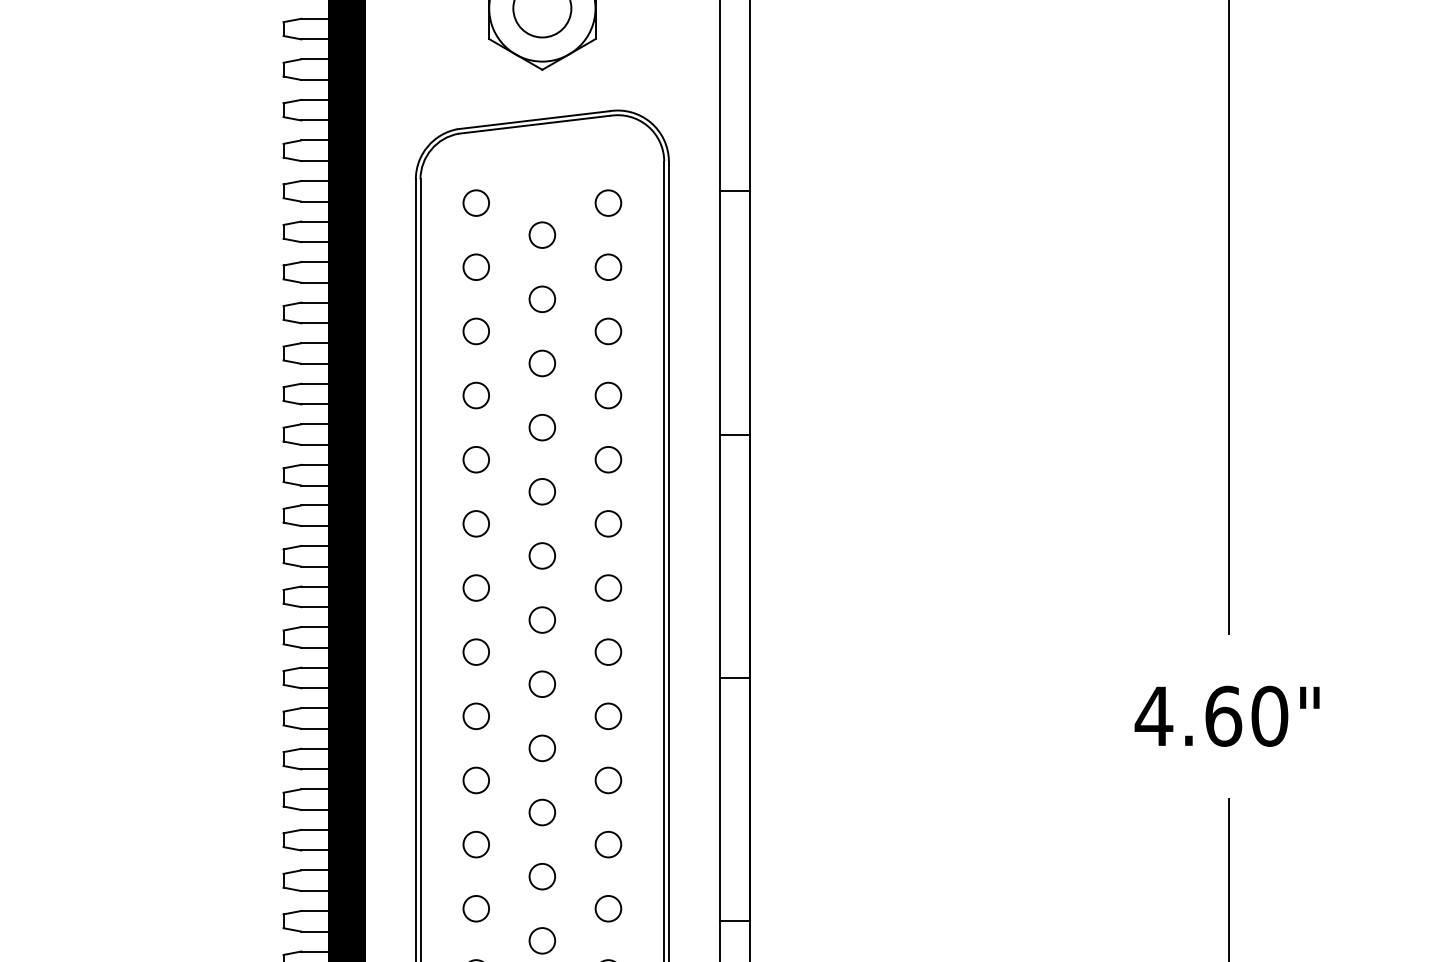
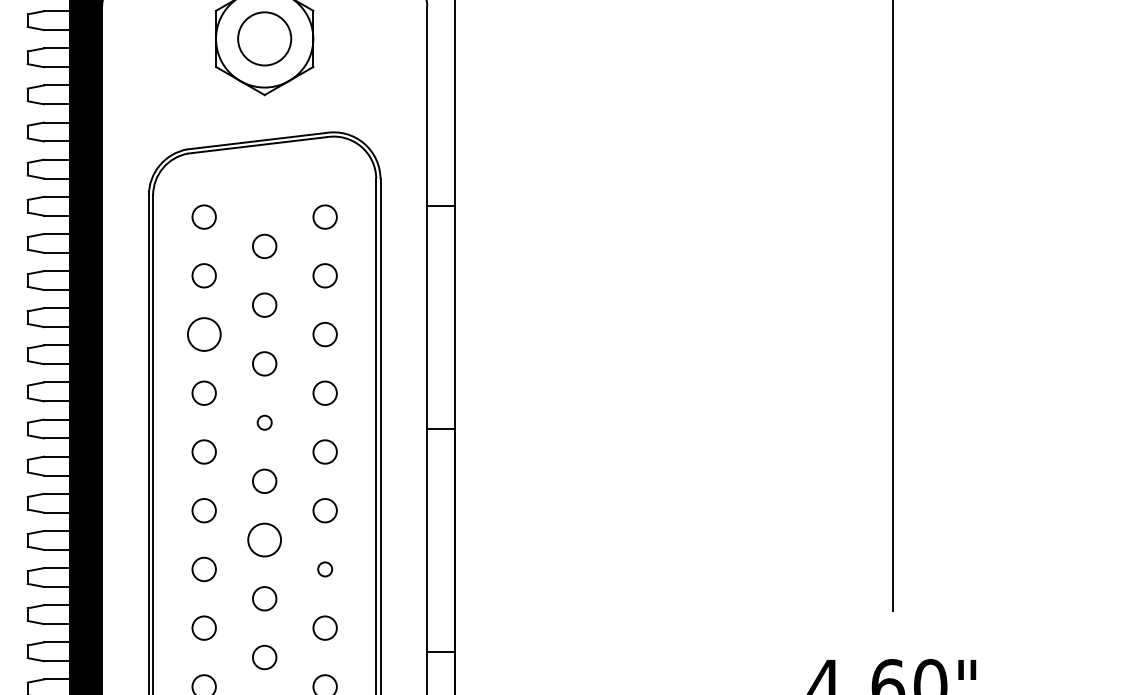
circle: (475, 331) -> (203, 334), size x1.4
circle: (542, 427) -> (264, 422), size x0.6
circle: (542, 555) -> (264, 539), size x1.4
circle: (608, 587) -> (325, 568), size x0.6

